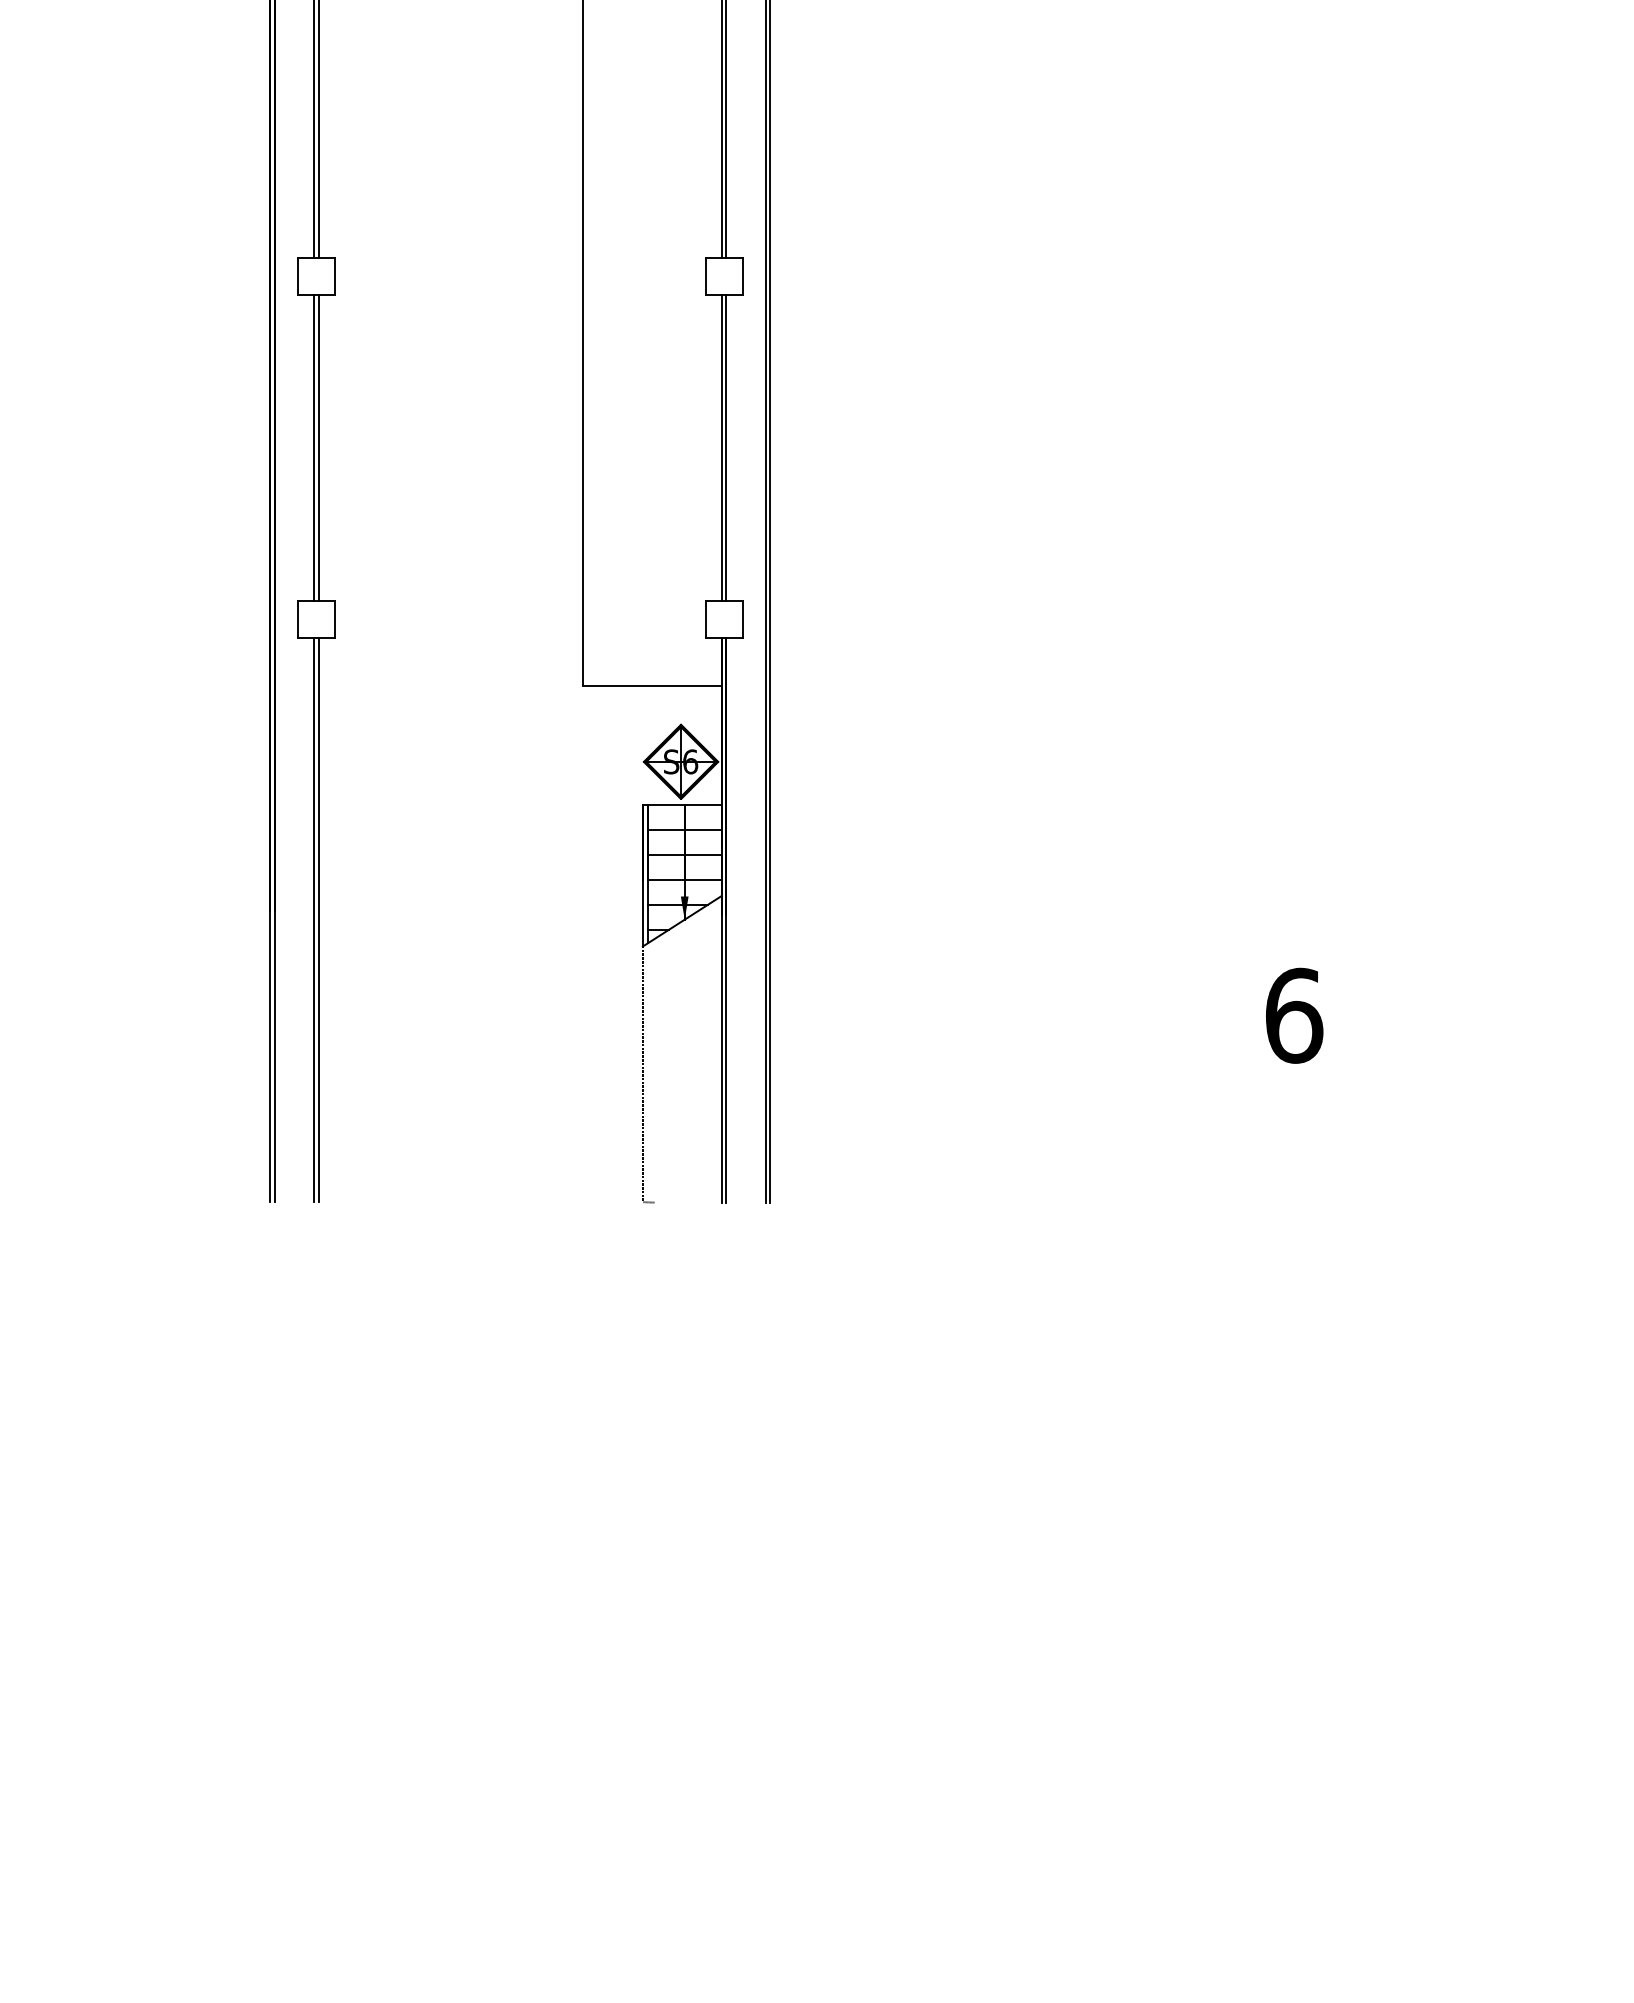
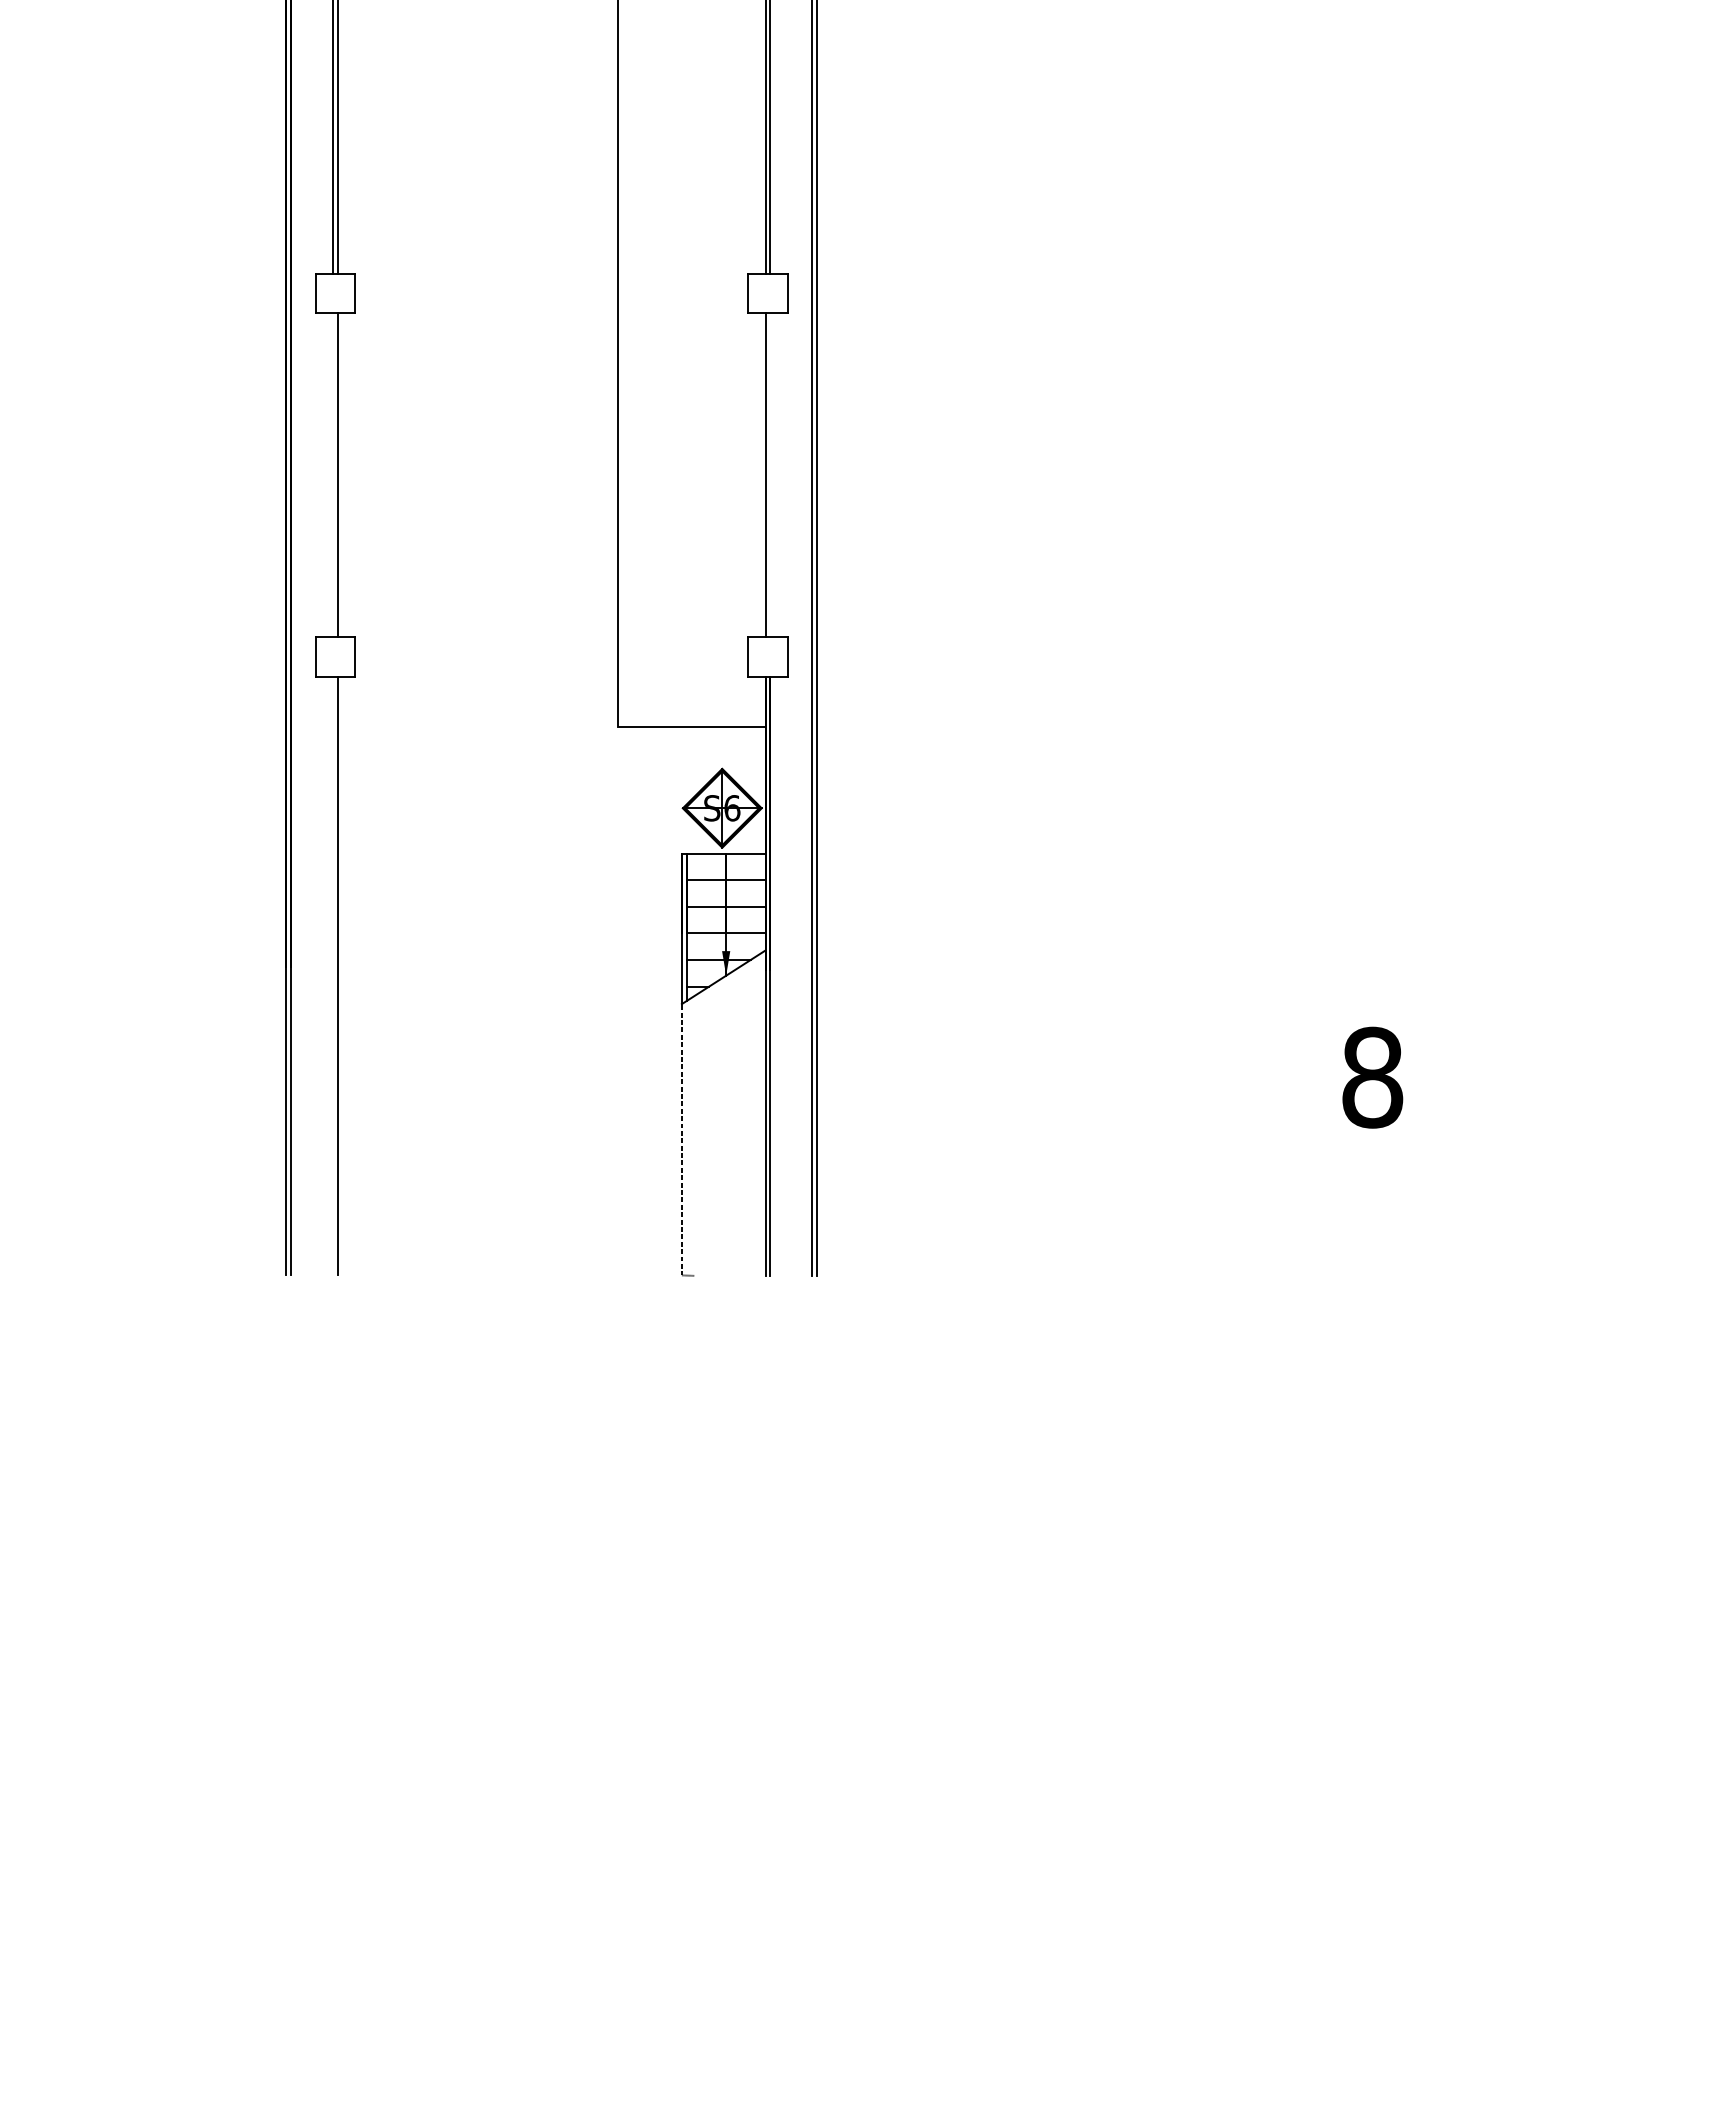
line: (313, 447) -> (332, 474), removed
line: (726, 447) -> (770, 474), removed
line: (313, 919) -> (332, 975), removed
text: (1293, 1015) -> (1372, 1077), 6 -> 8

